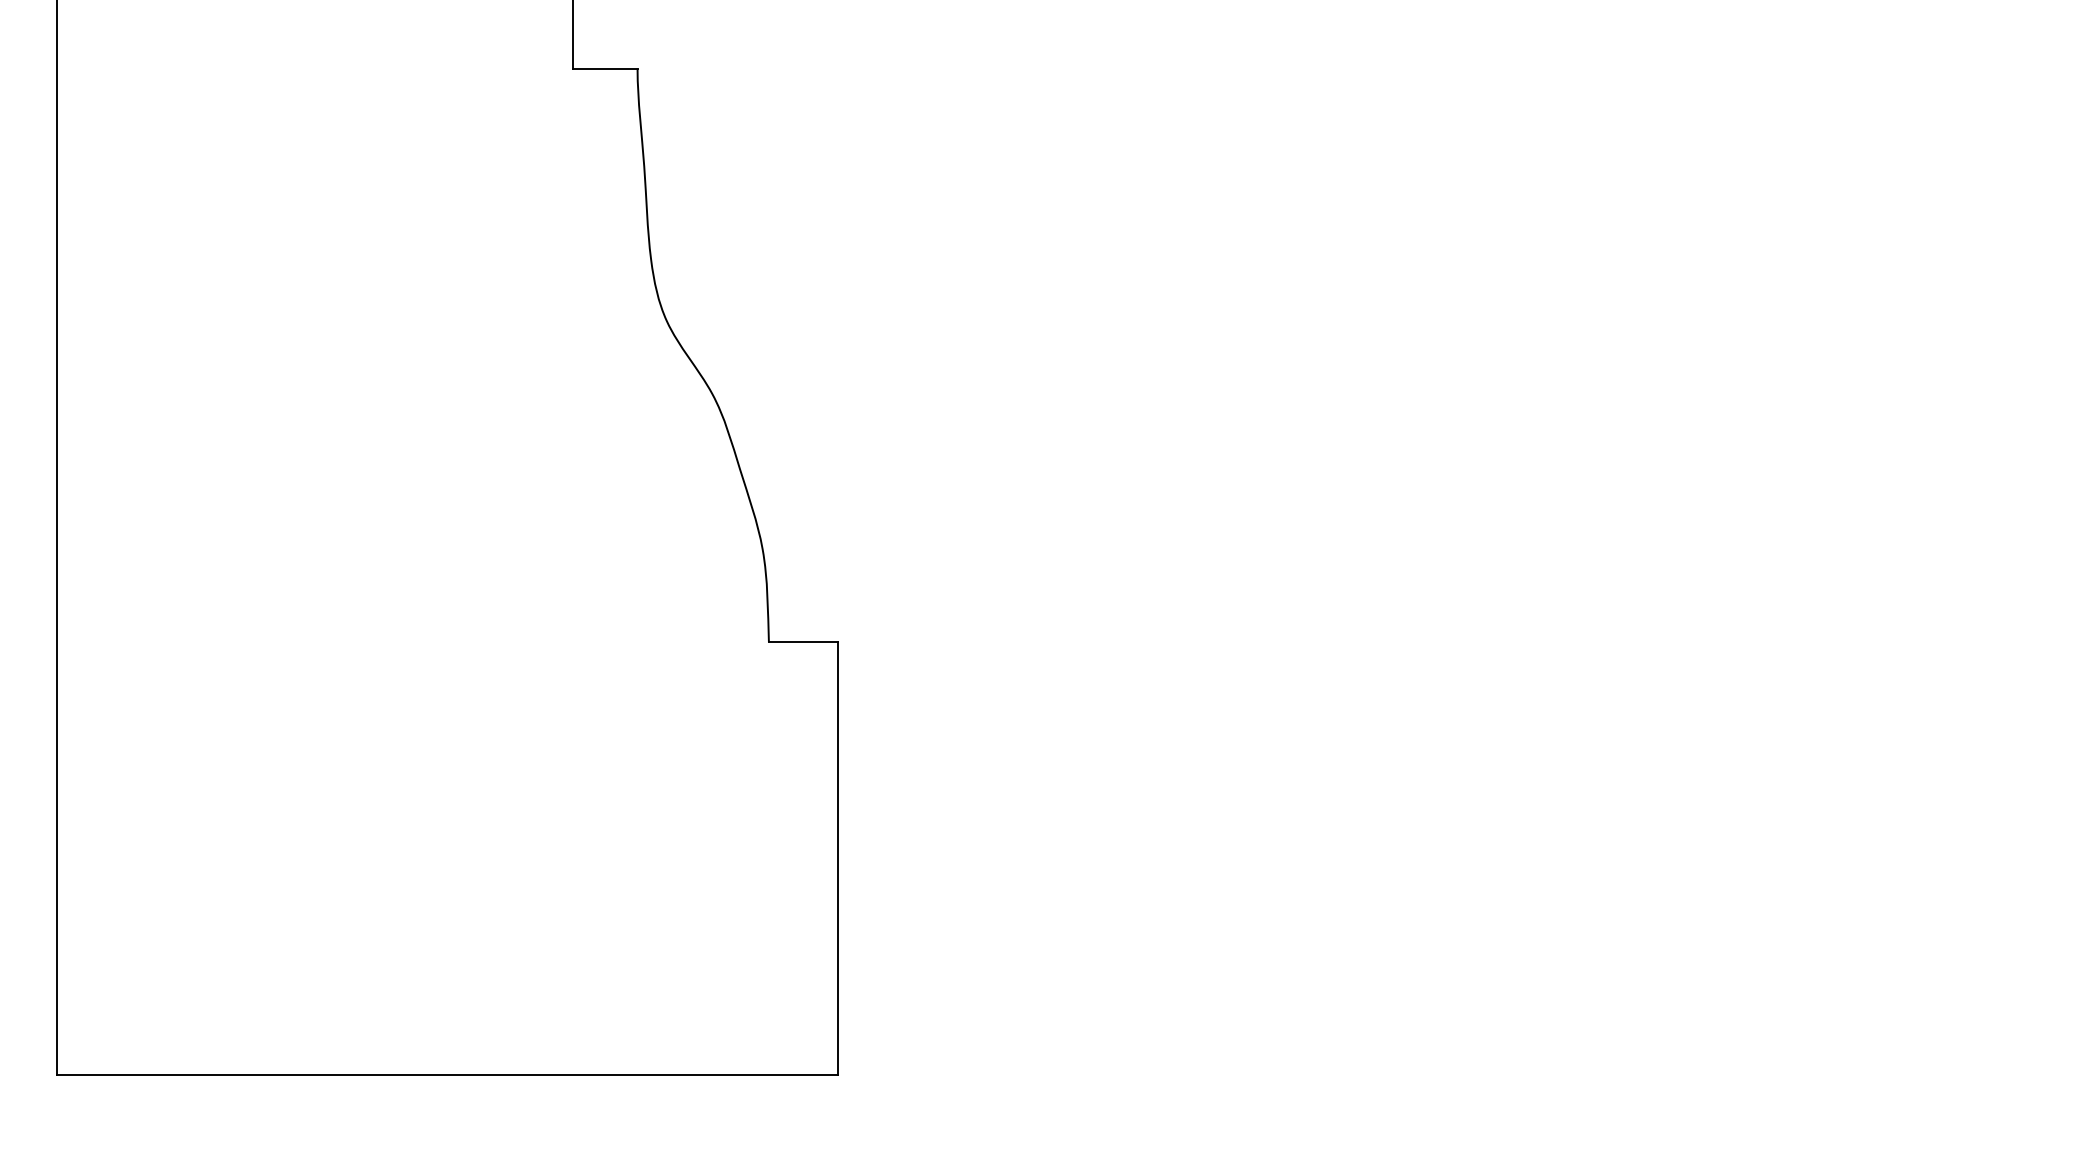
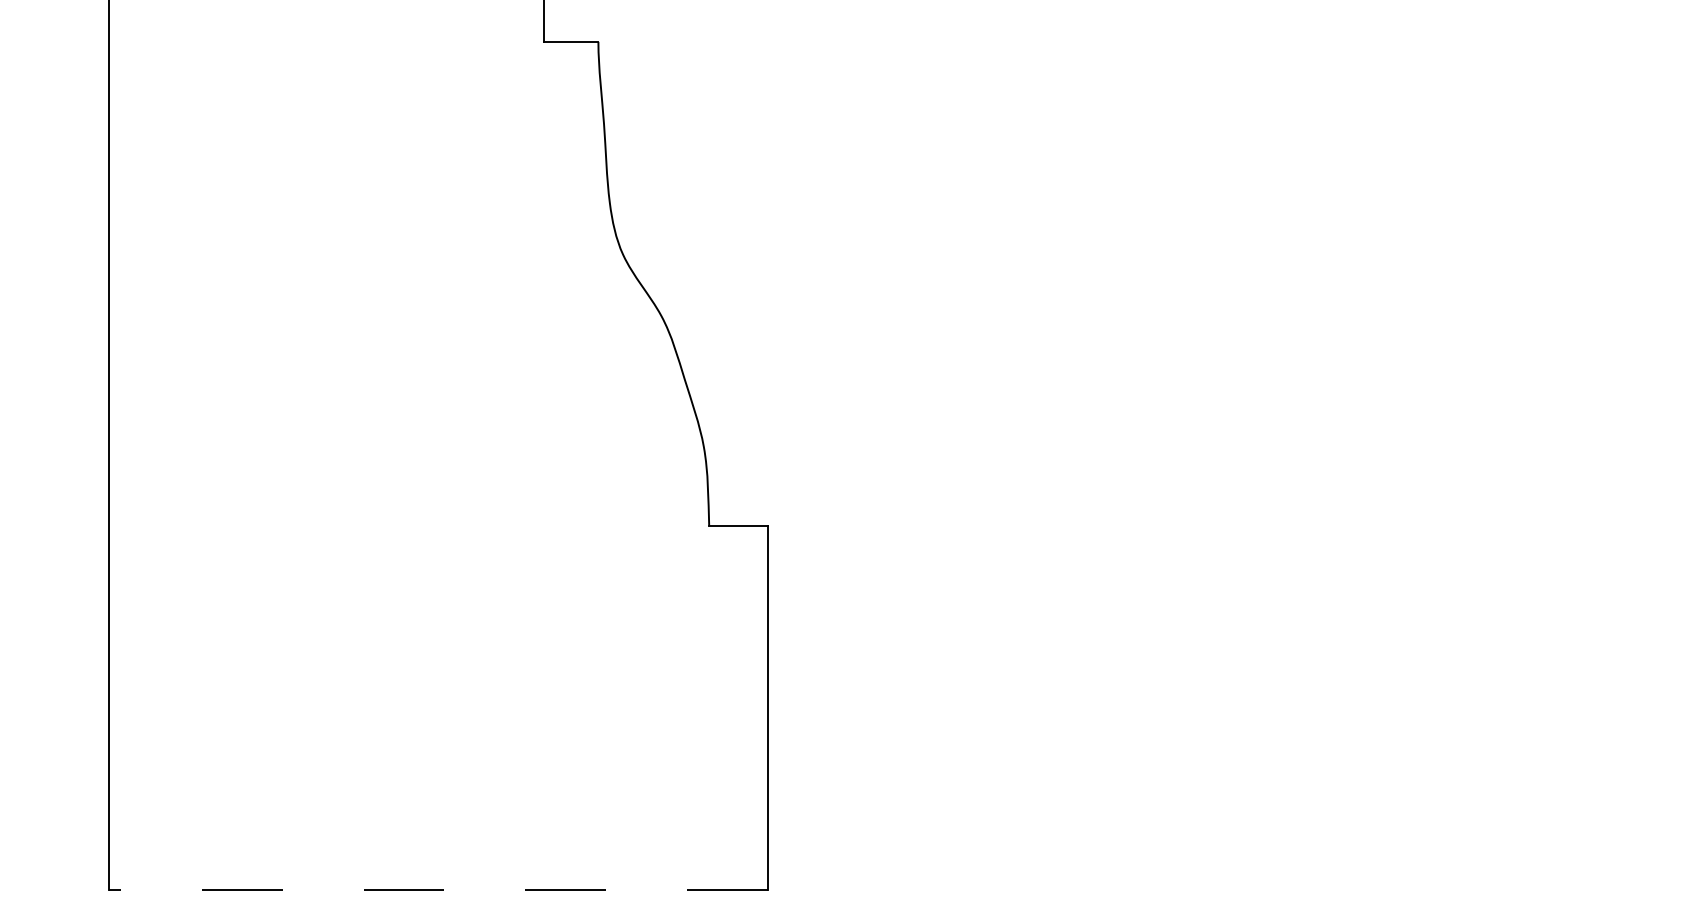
line: (447, 1074) -> (438, 889), solid -> dashed

